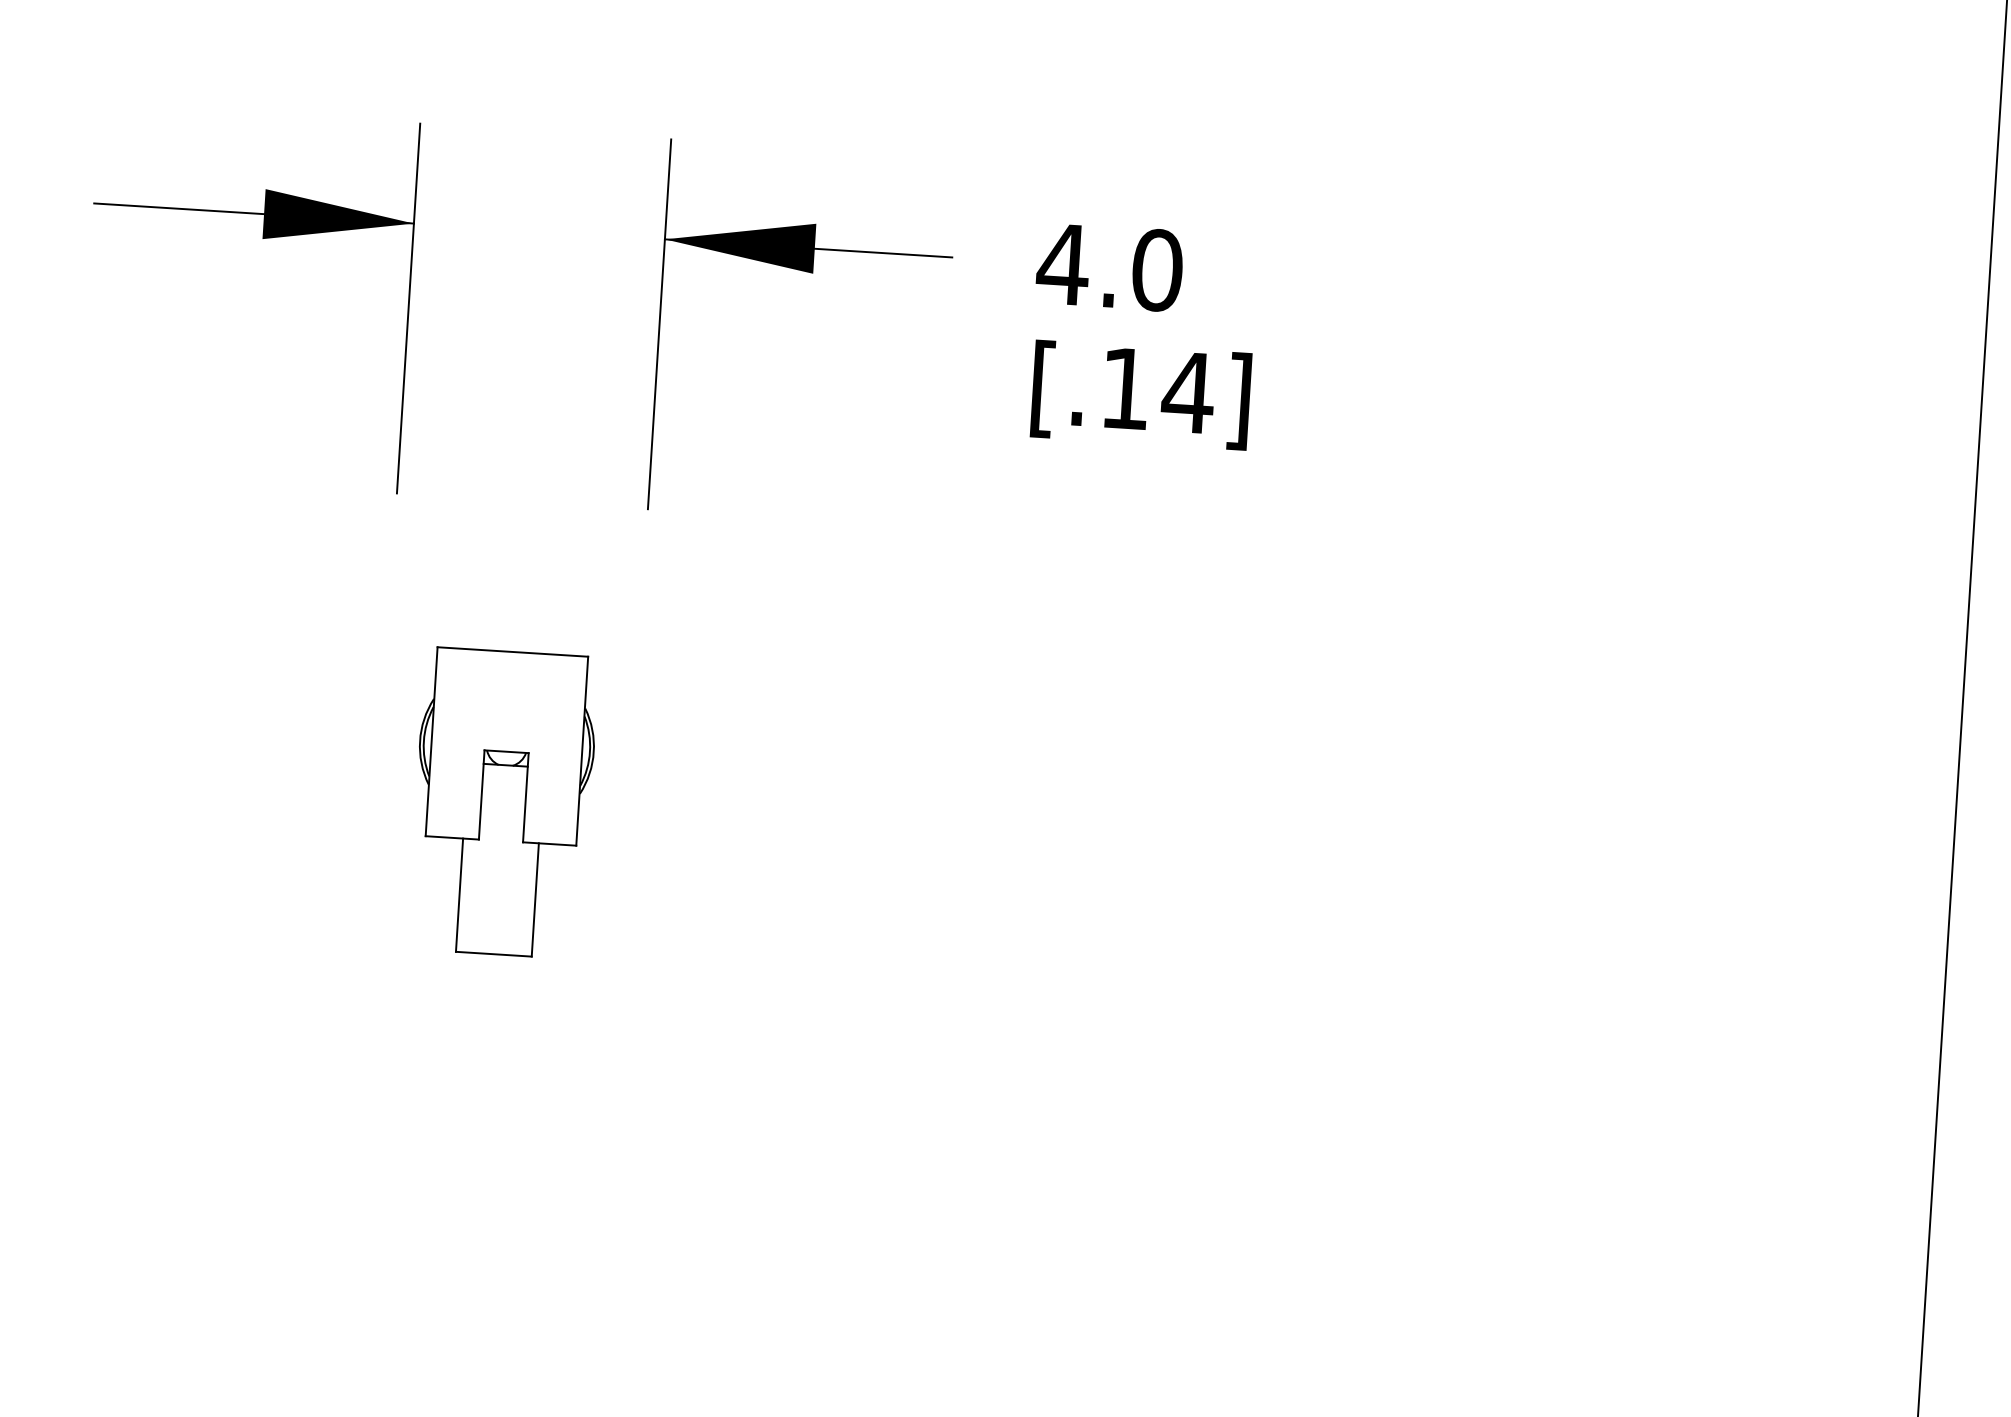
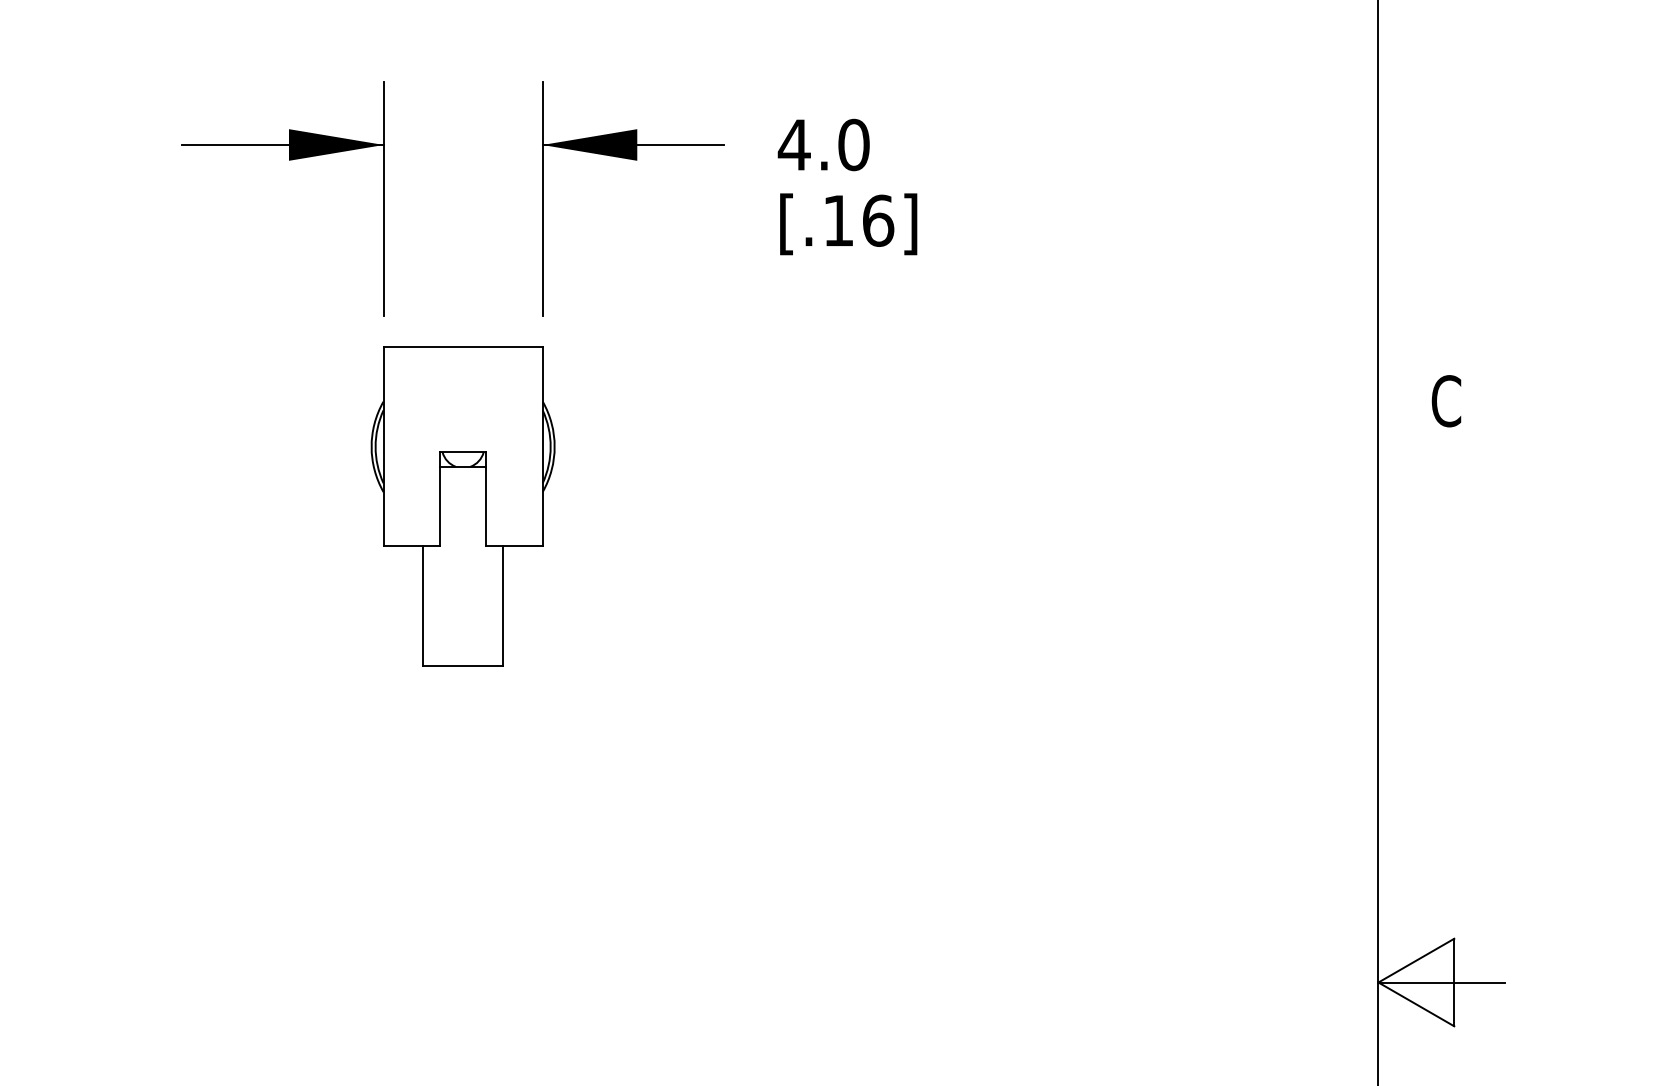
text: (1187, 392) -> (877, 220), [.14] -> [.16]
part: (502, 803) -> (462, 506), size x1.67

